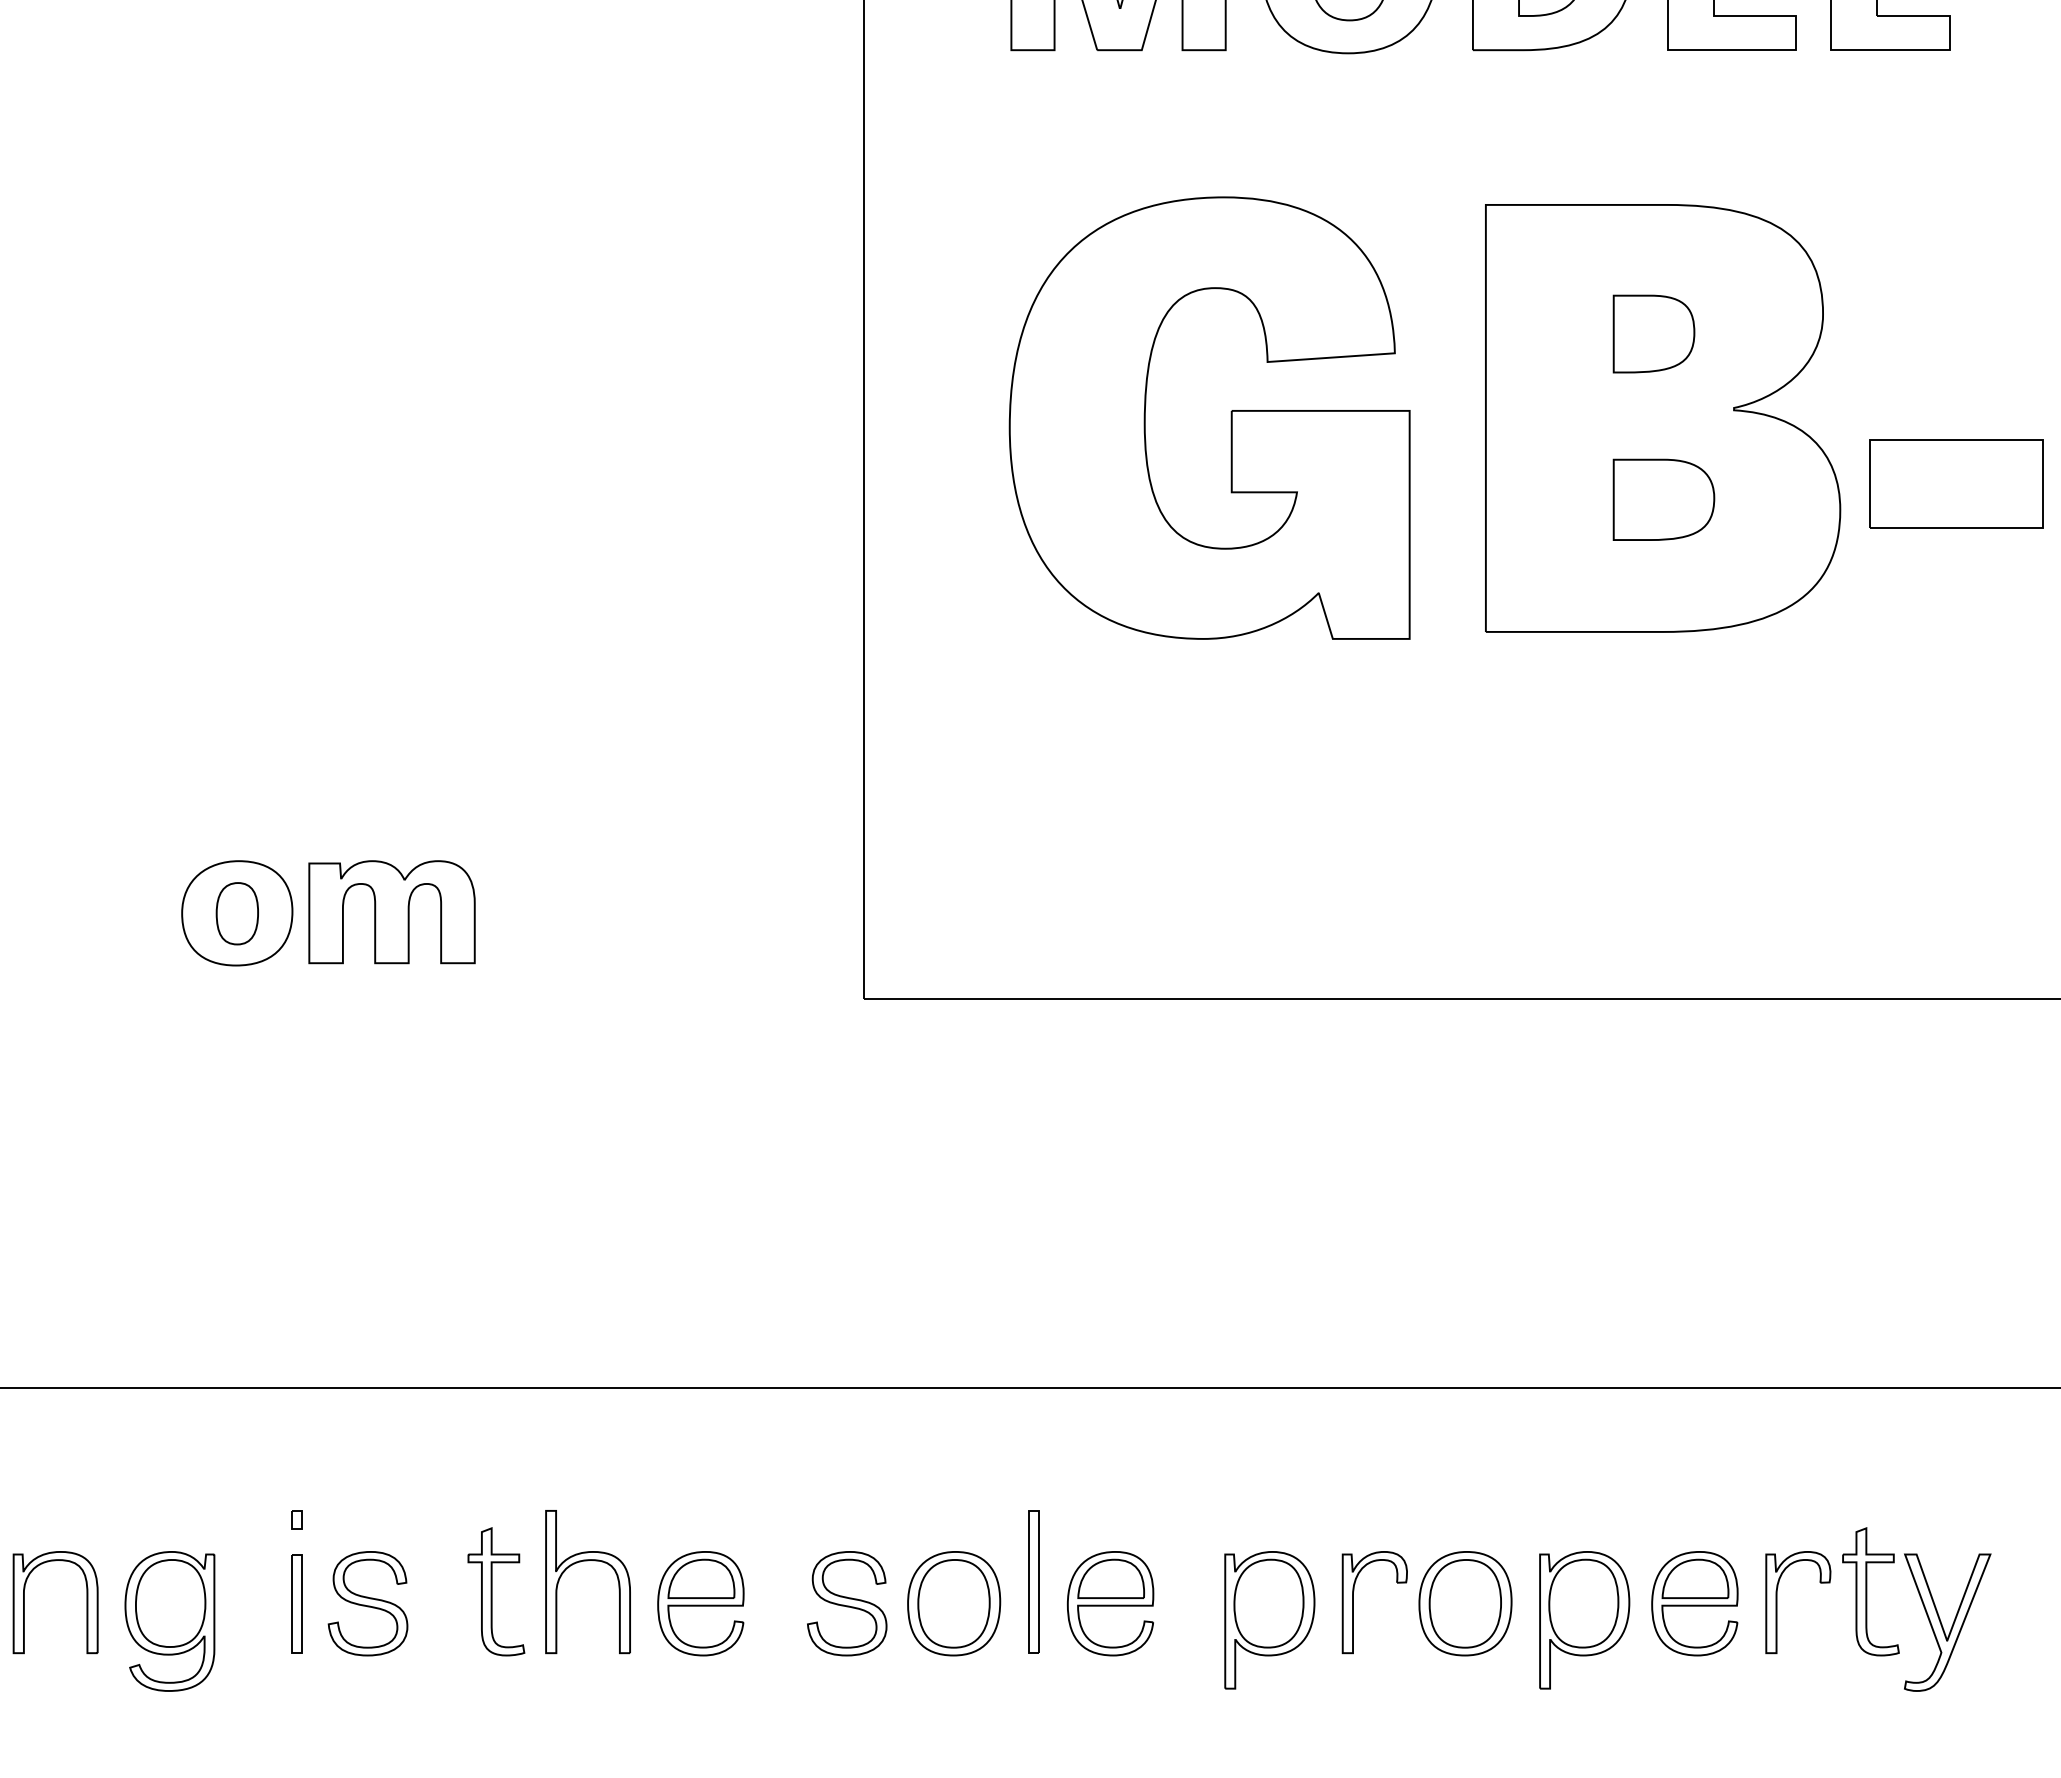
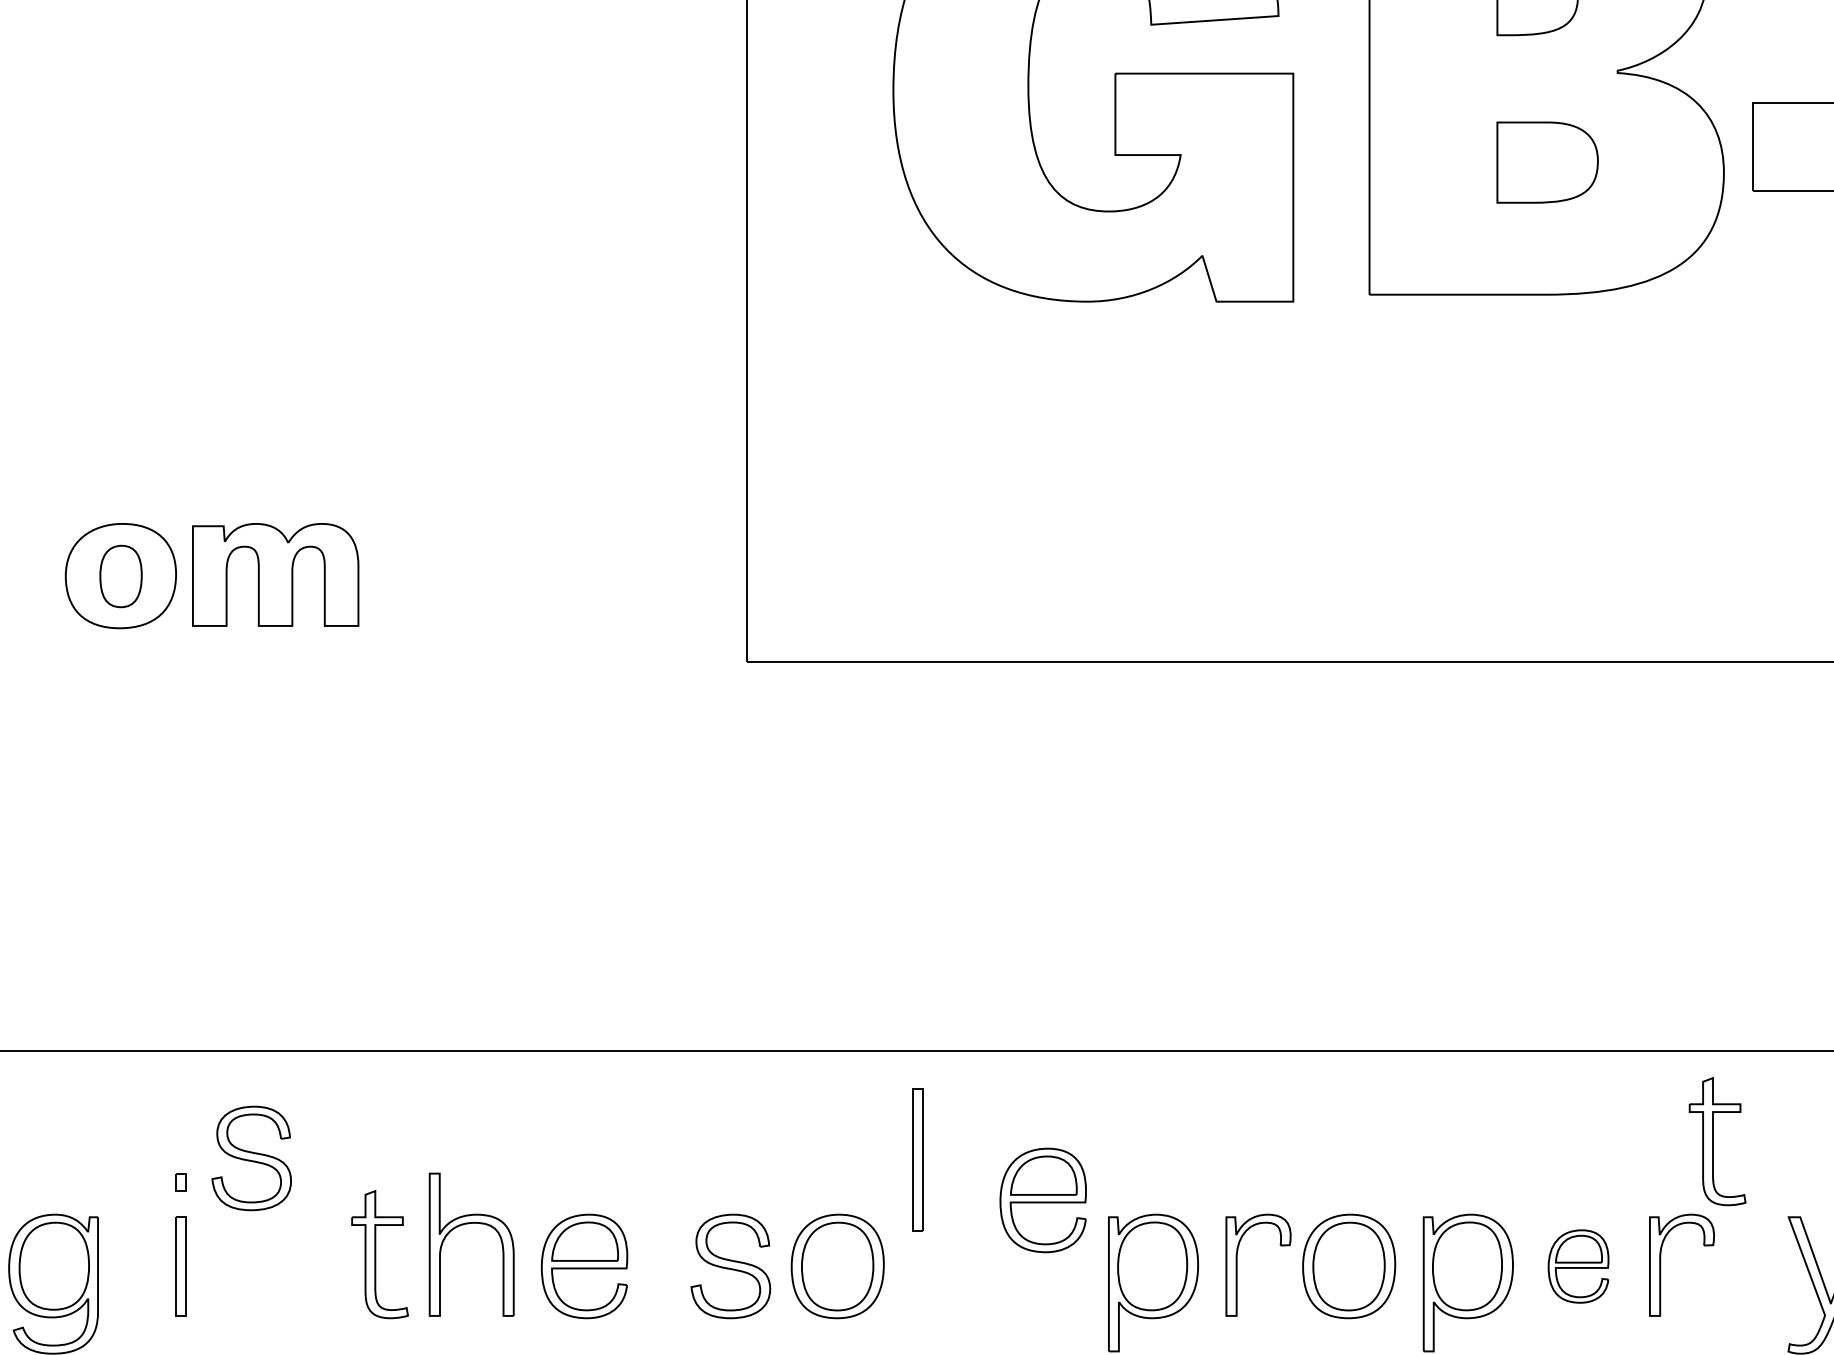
part: (1033, 1581) -> (917, 1159), moved
part: (1870, 1591) -> (1717, 1141), moved
part: (367, 1603) -> (251, 1158), moved
part: (1110, 1603) -> (1043, 1200), moved
part: (1694, 1603) -> (1578, 1266), size x0.7

